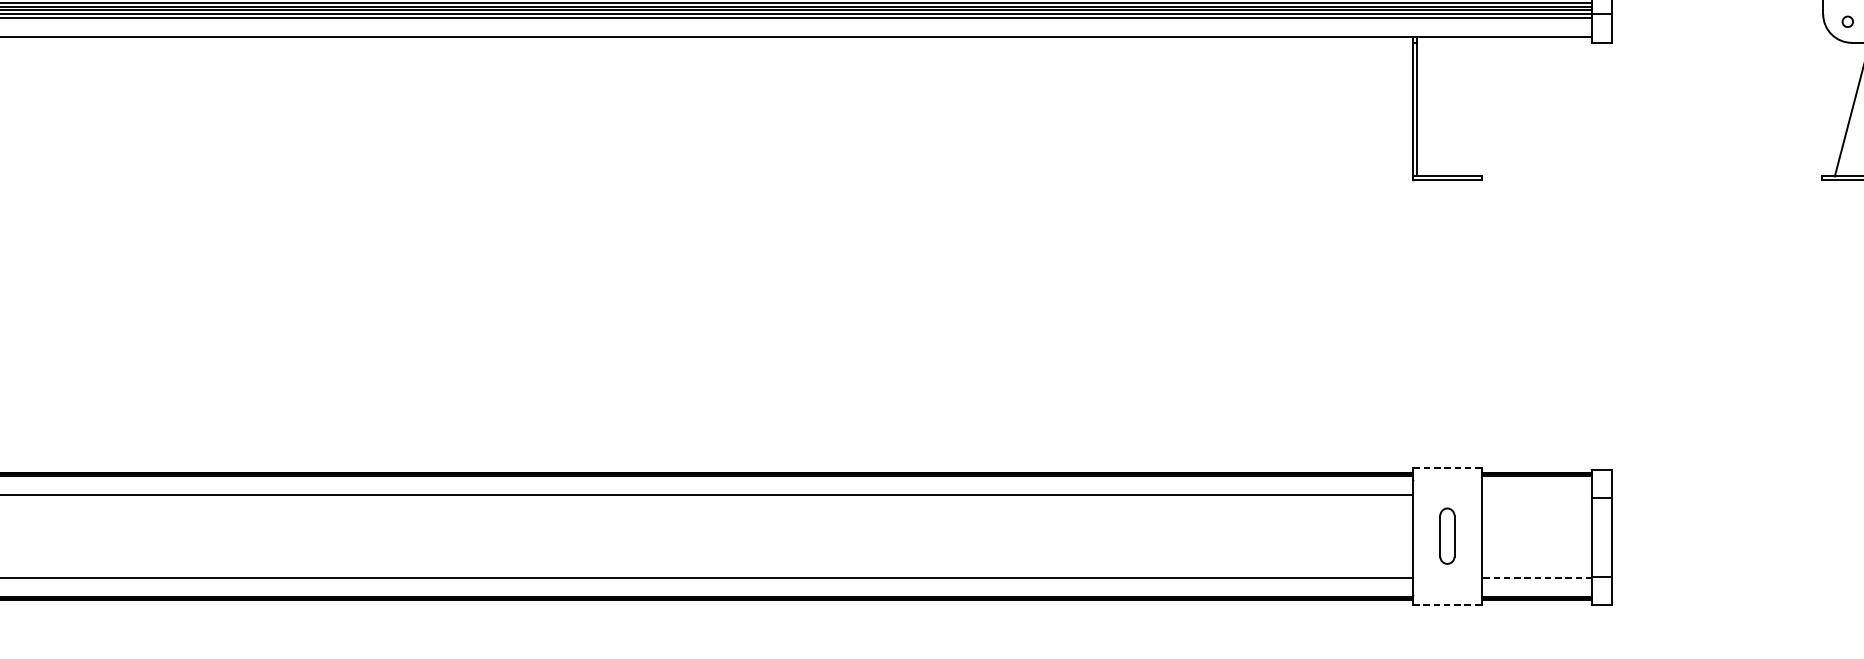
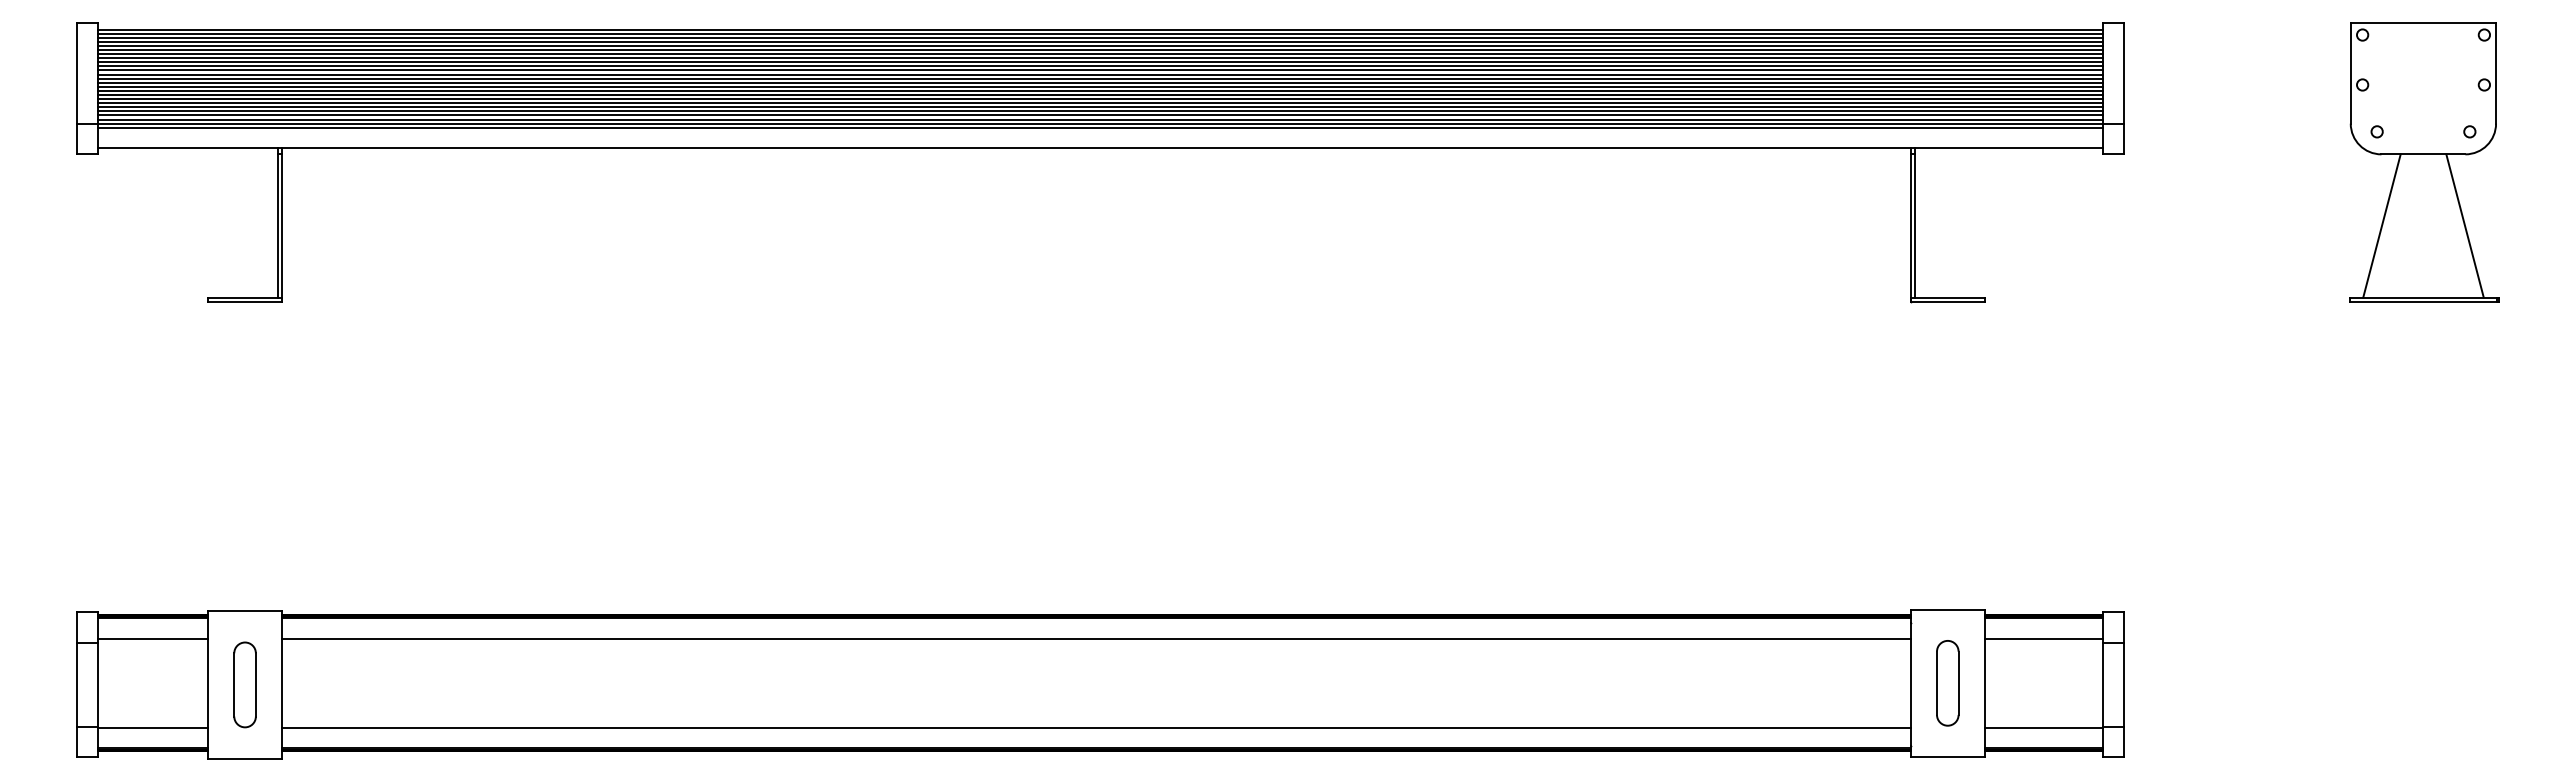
line: (1447, 467) -> (1947, 609), dashed -> solid
line: (1536, 494) -> (2043, 638), added
part: (1447, 536) -> (1947, 683), size x1.43
line: (1536, 577) -> (2043, 727), dashed -> solid
line: (1447, 605) -> (1947, 757), dashed -> solid

